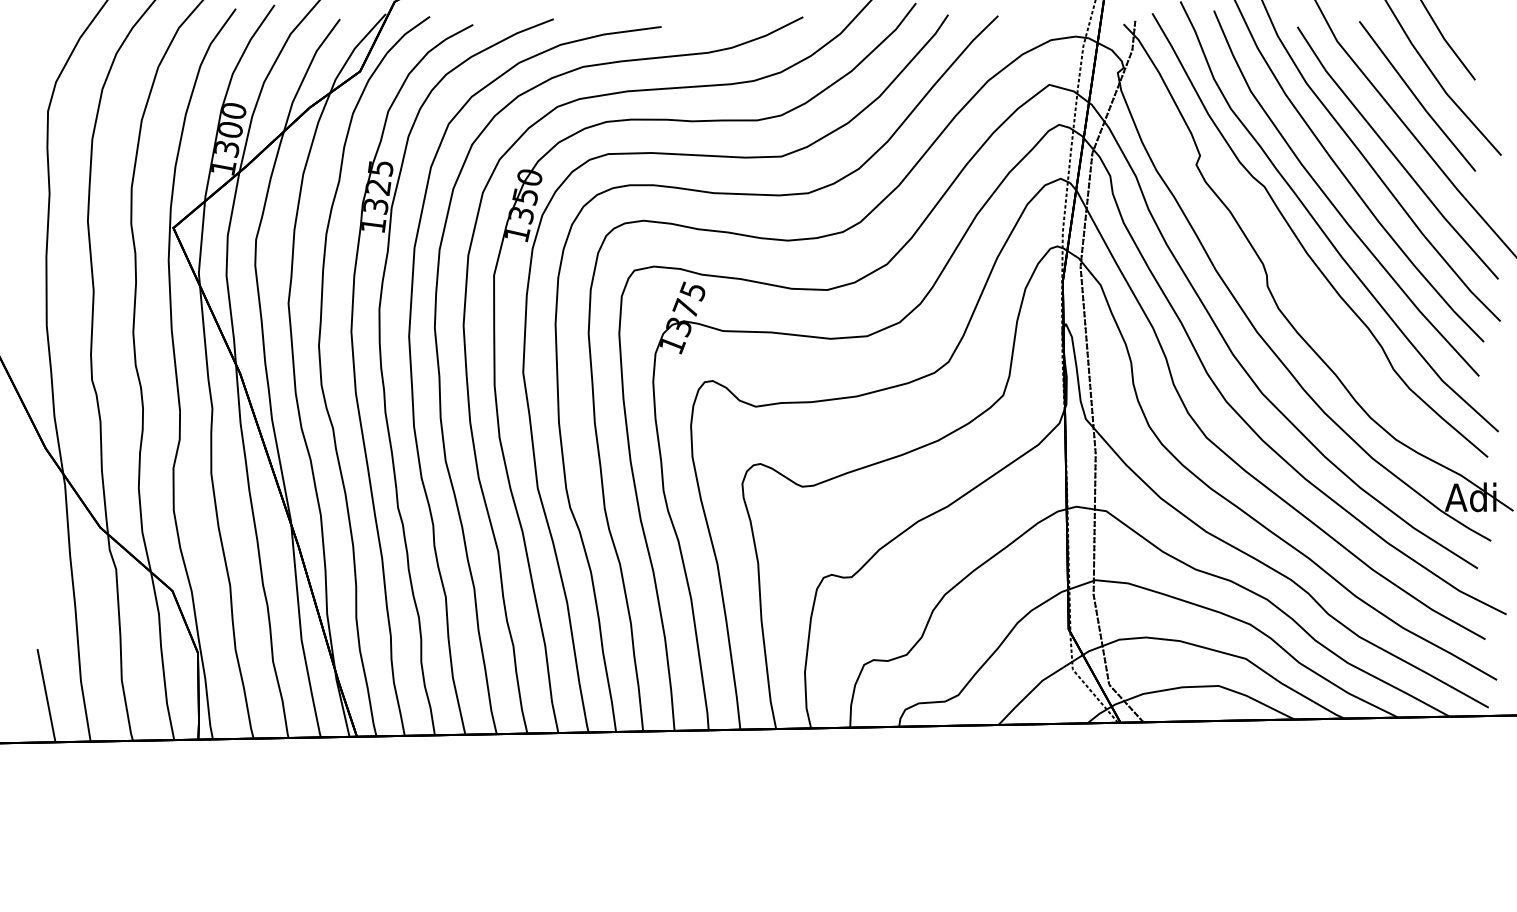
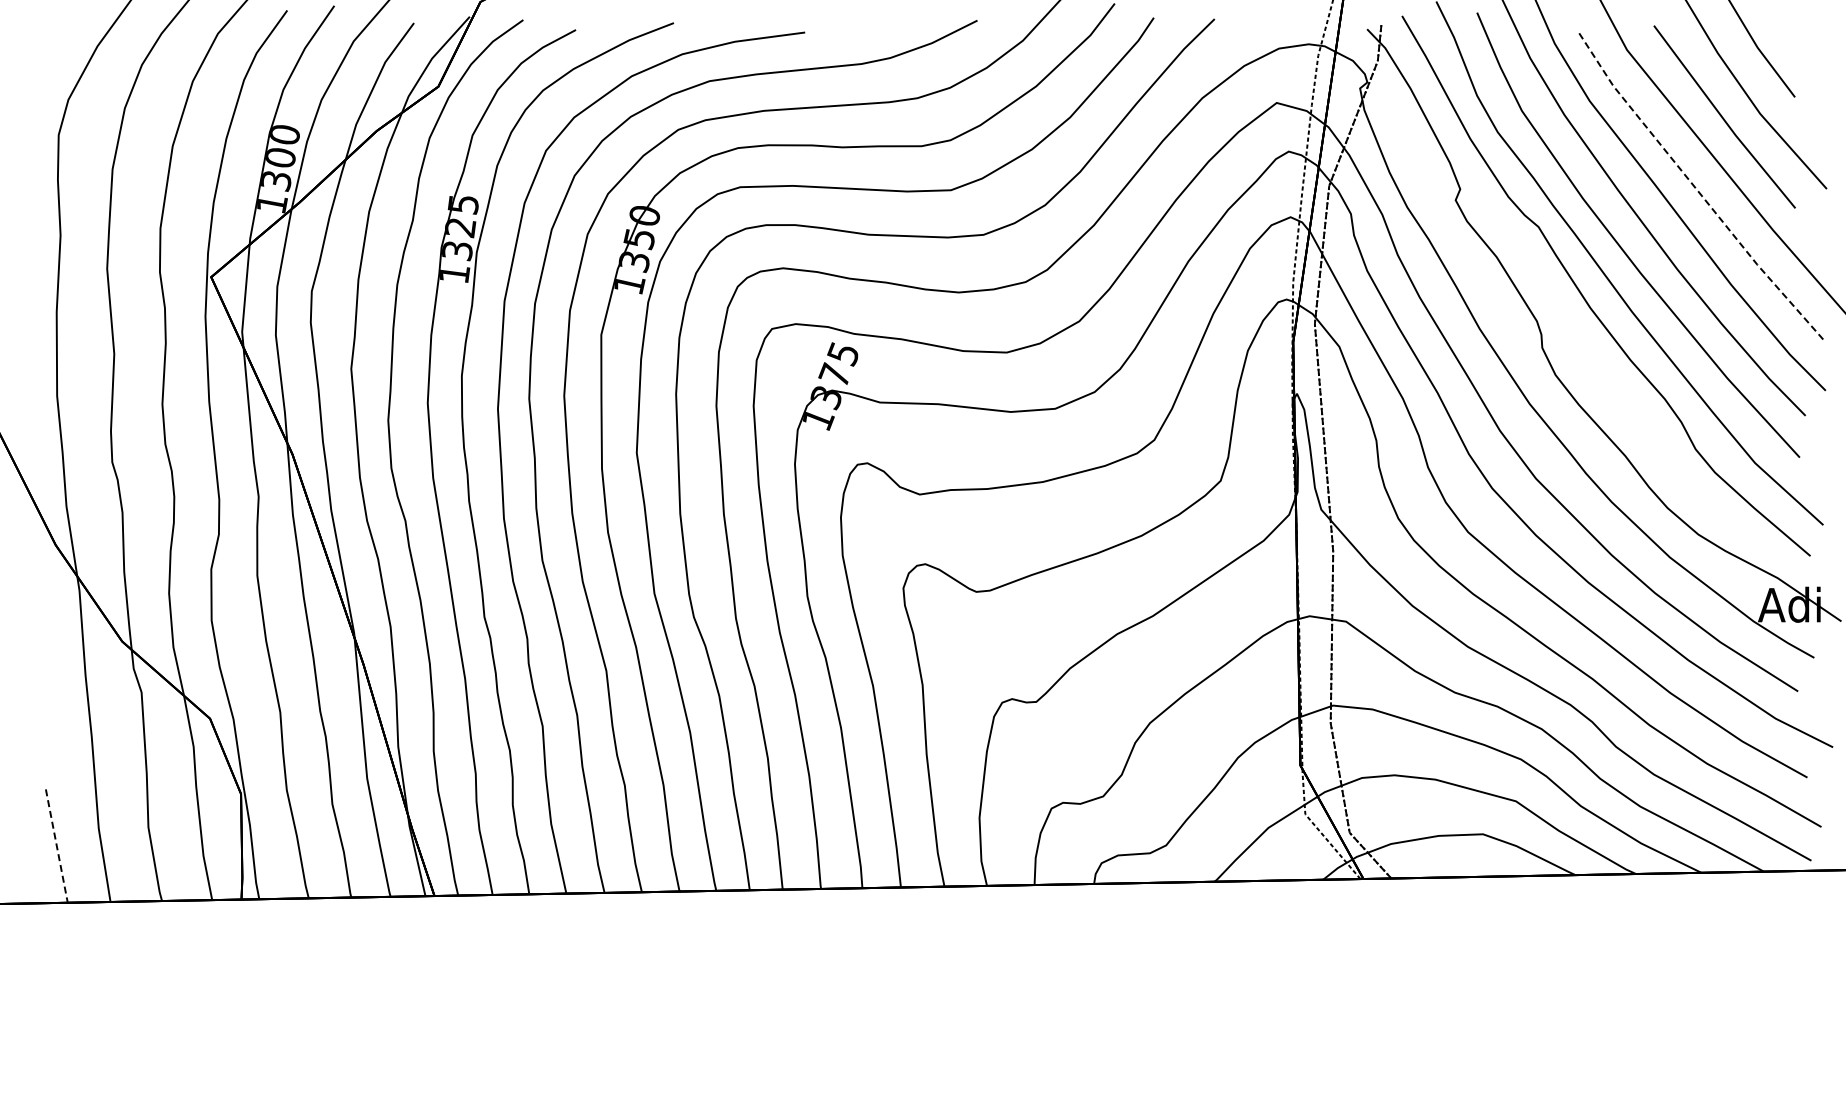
line: (1393, 155) -> (1695, 188), solid -> dashed
line: (46, 696) -> (56, 846), solid -> dashed

